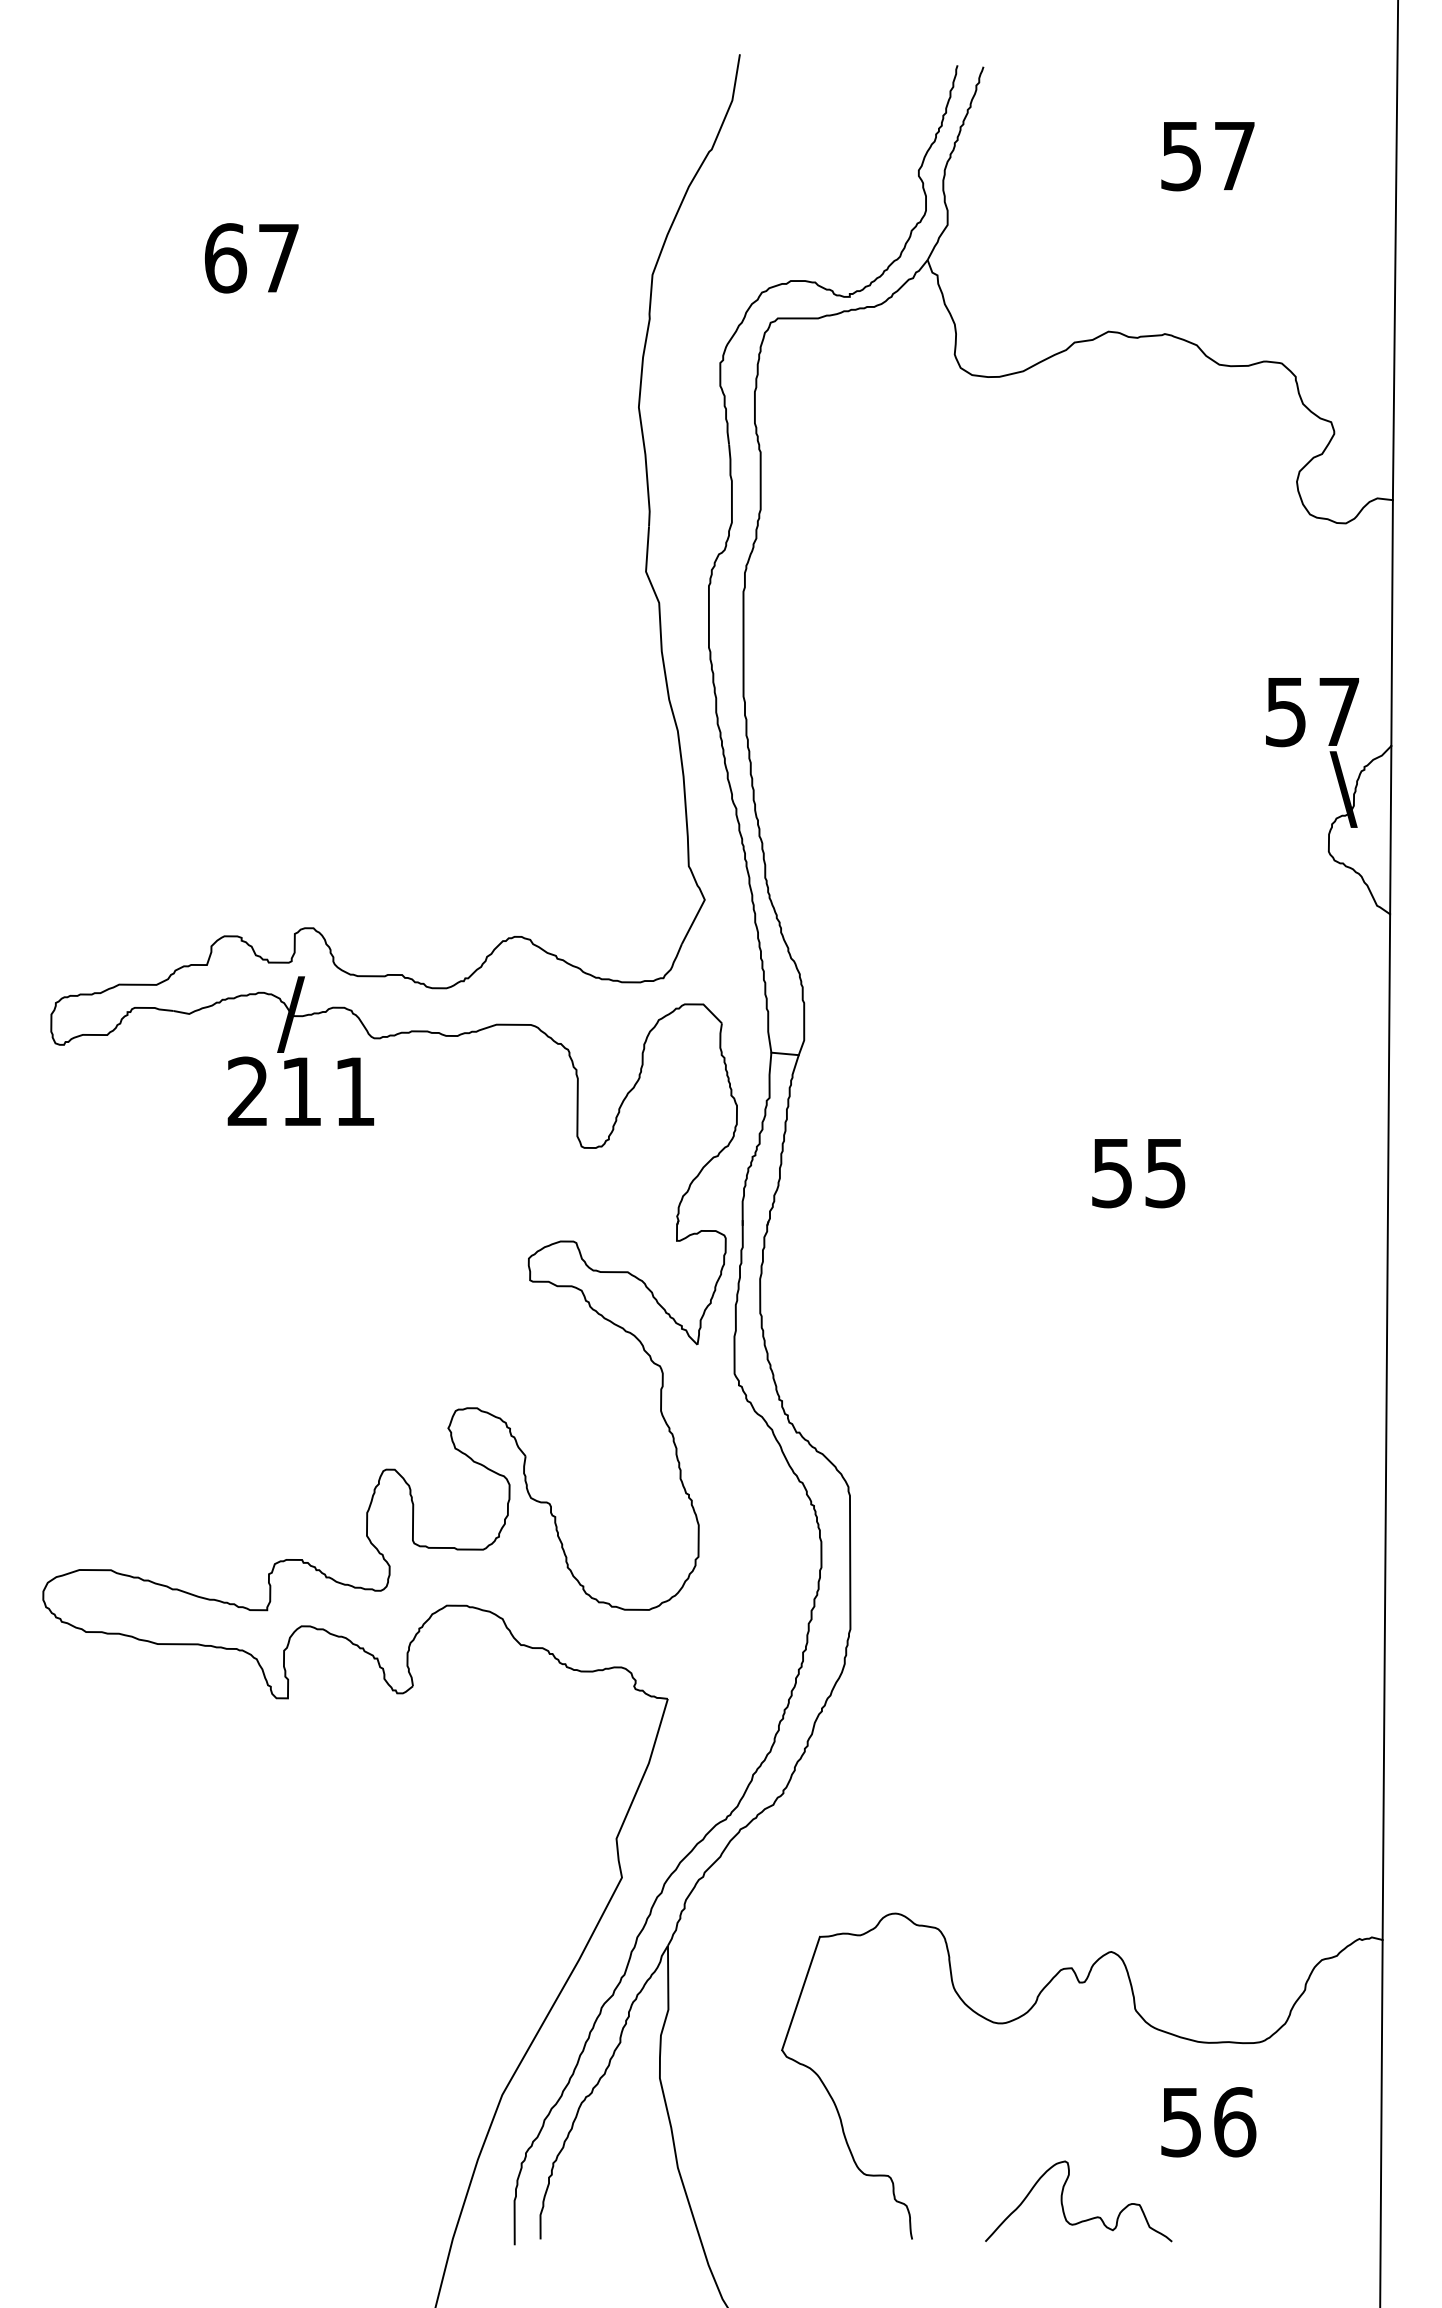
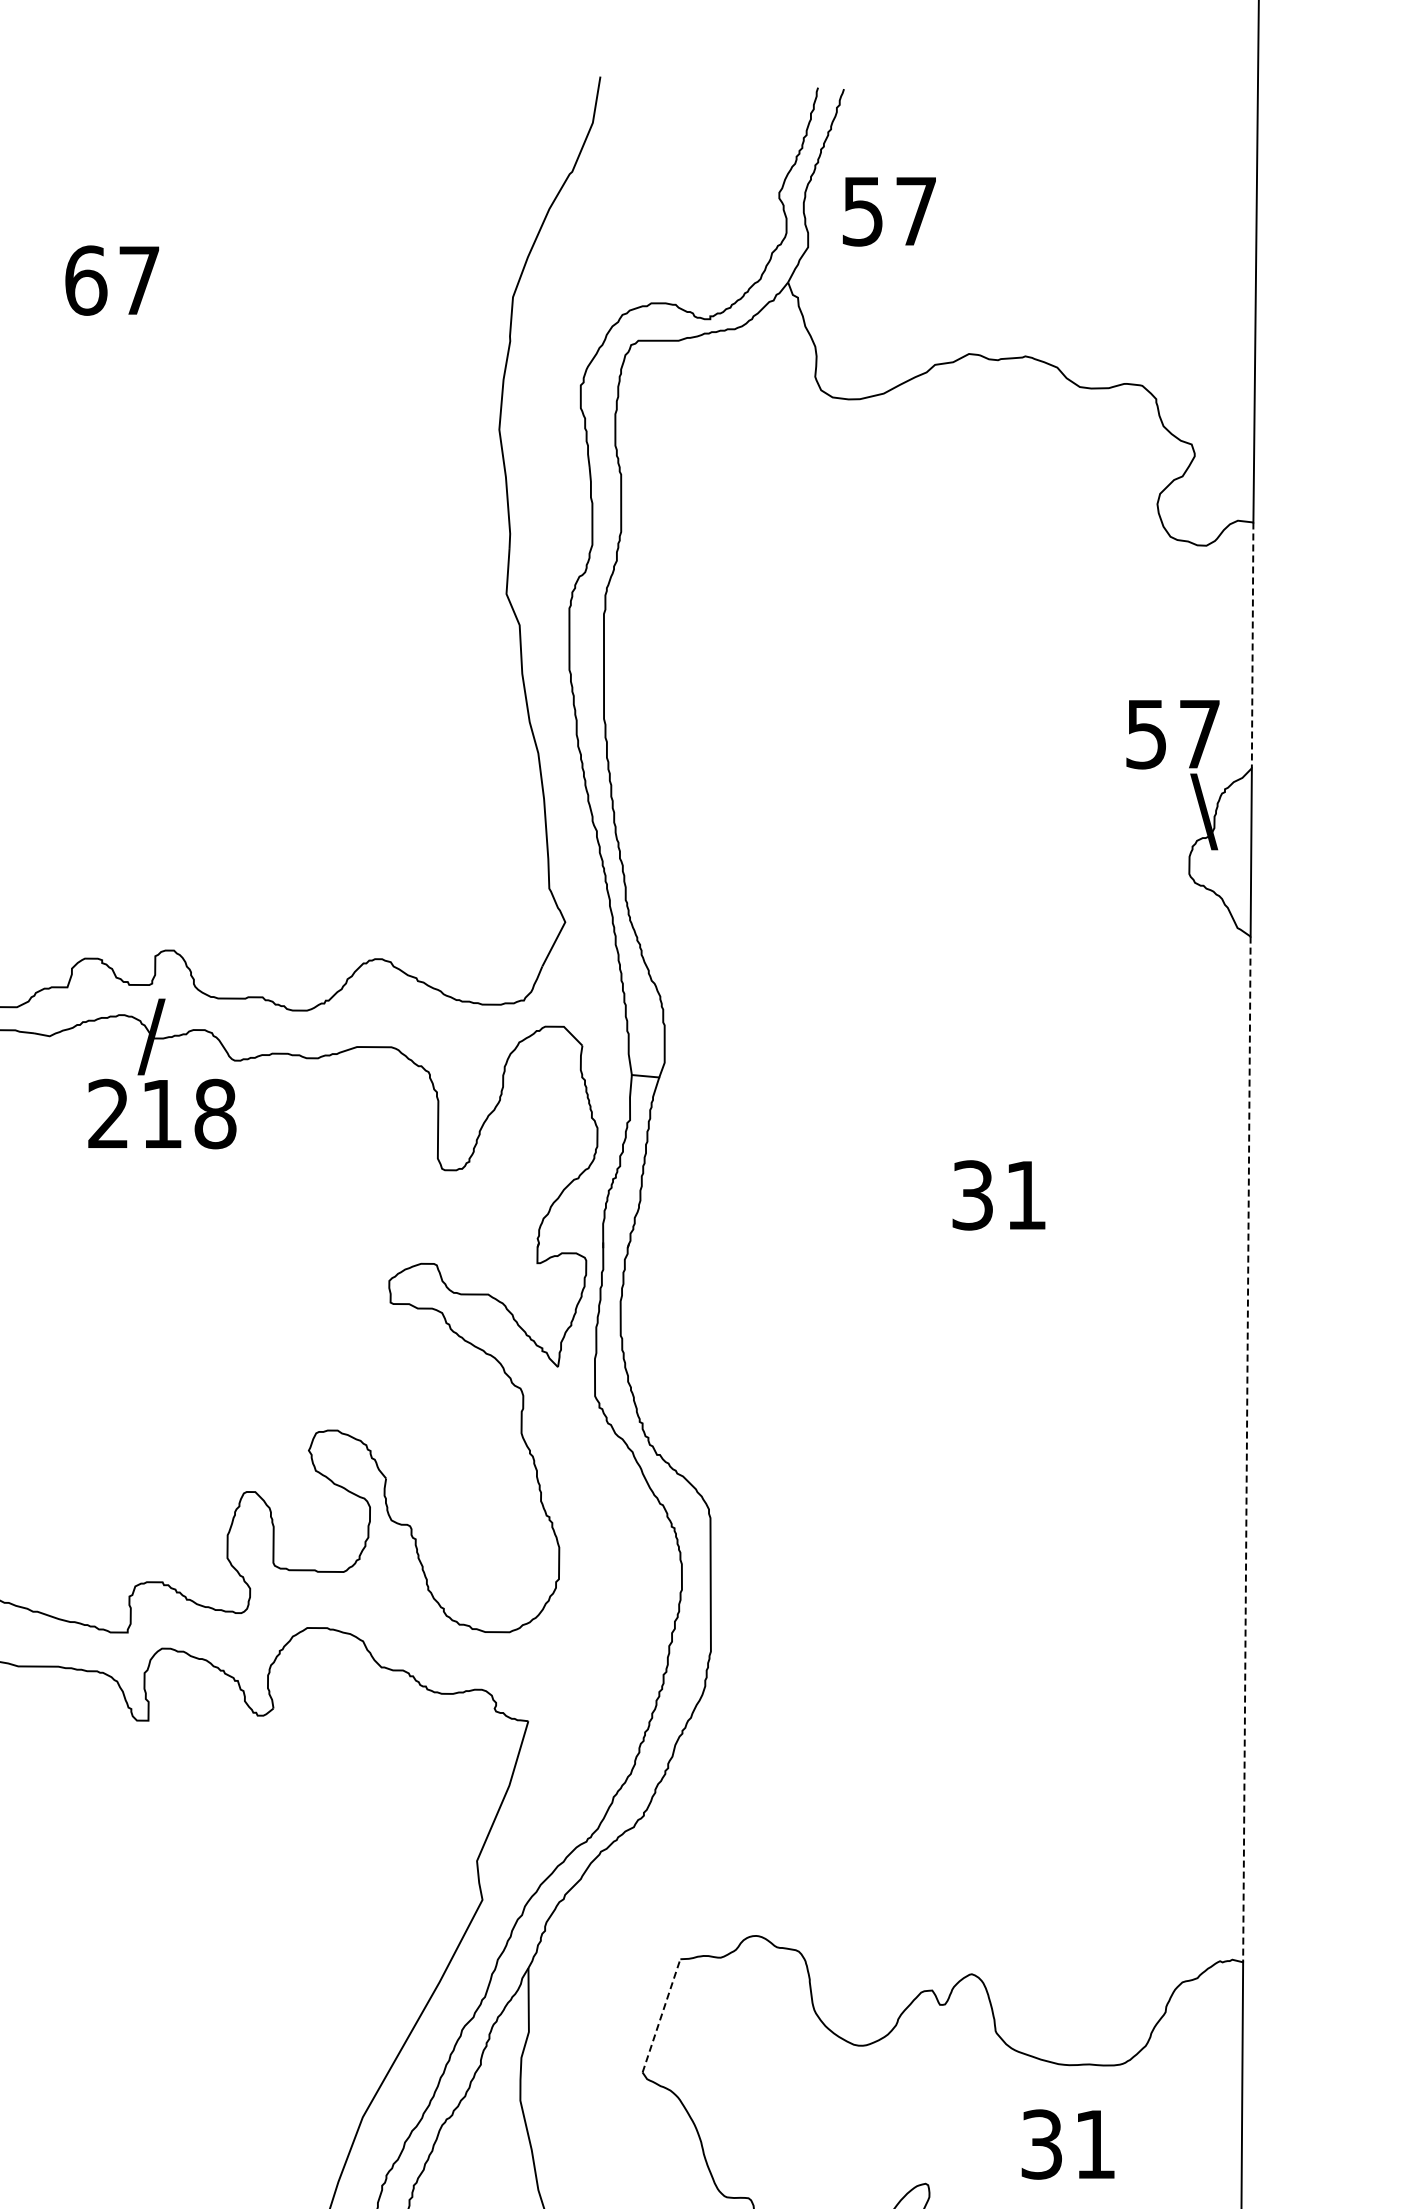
text: (1207, 156) -> (889, 211), moved
line: (1392, 623) -> (1253, 645), solid -> dashed
text: (355, 1091) -> (216, 1113), 211 -> 218
text: (1138, 1172) -> (999, 1194), 55 -> 31
line: (1386, 1427) -> (1247, 1449), solid -> dashed
line: (801, 1993) -> (662, 2015), solid -> dashed
text: (1208, 2122) -> (1069, 2144), 56 -> 31

